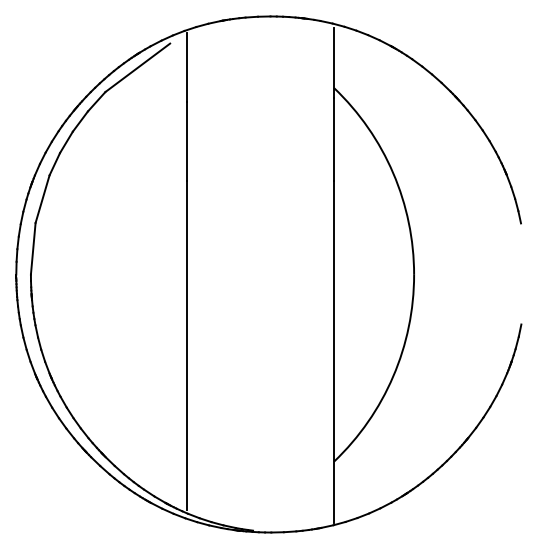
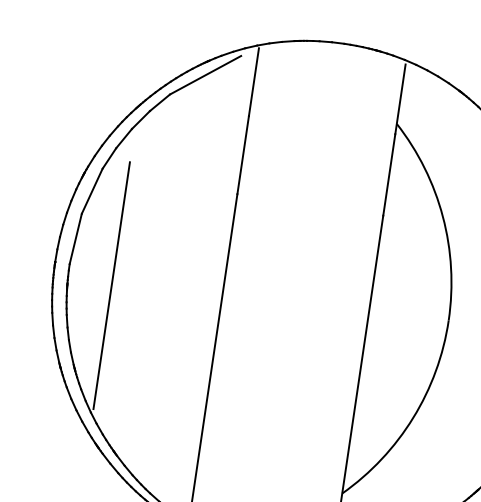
line: (75, 289) -> (111, 285), added

